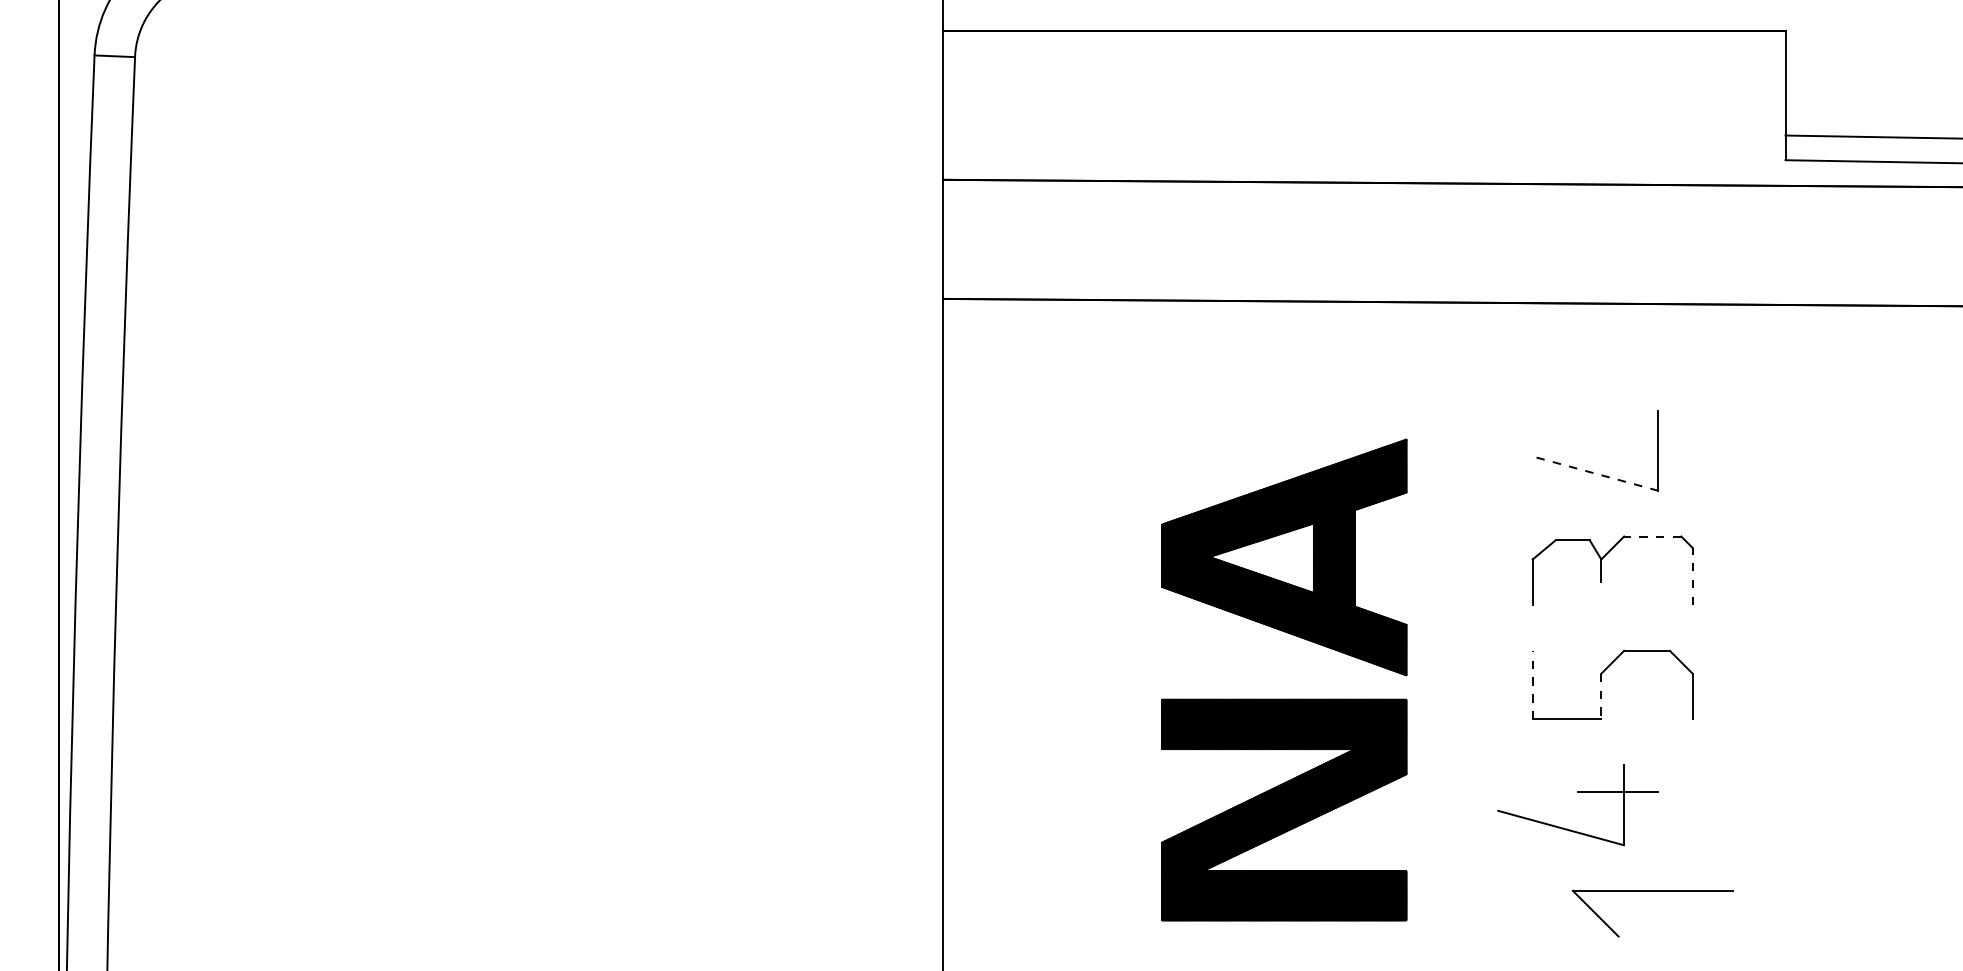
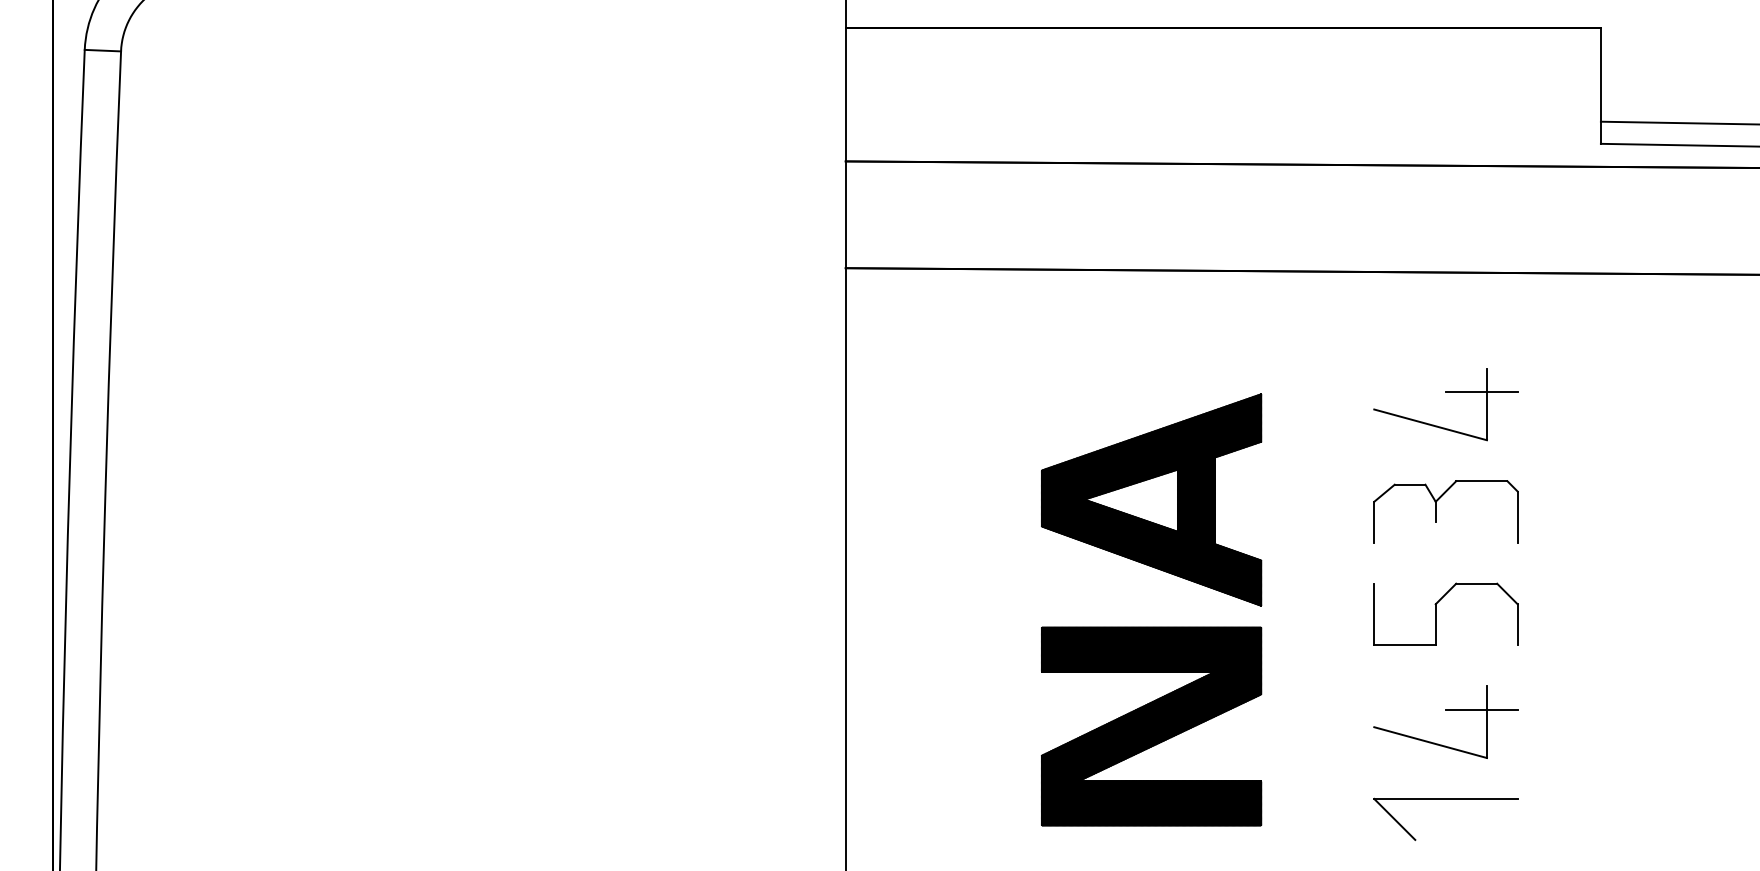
line: (1652, 437) -> (1481, 392), added
line: (1595, 473) -> (1430, 424), dashed -> solid
line: (1652, 536) -> (1481, 481), dashed -> solid
line: (1692, 576) -> (1517, 517), dashed -> solid
line: (1533, 685) -> (1374, 614), dashed -> solid
line: (1601, 696) -> (1435, 624), dashed -> solid
part: (1577, 792) -> (1445, 710), moved
part: (1652, 891) -> (1445, 799), moved

